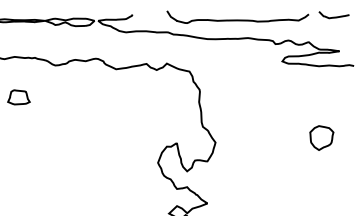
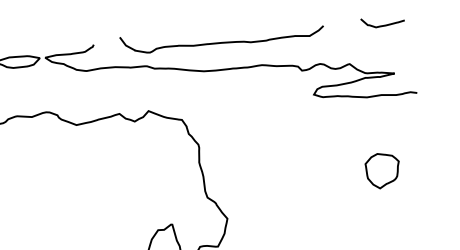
curve: (237, 19) -> (221, 41), moved
part: (321, 137) -> (382, 170), moved

